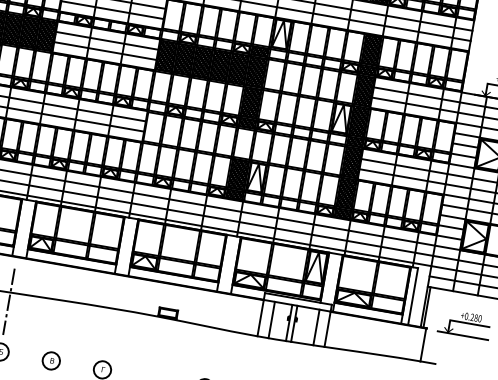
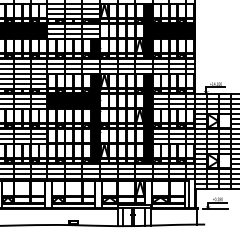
hatch: (263, 30) -> (95, 80), added
hatch: (243, 142) -> (95, 135), added

